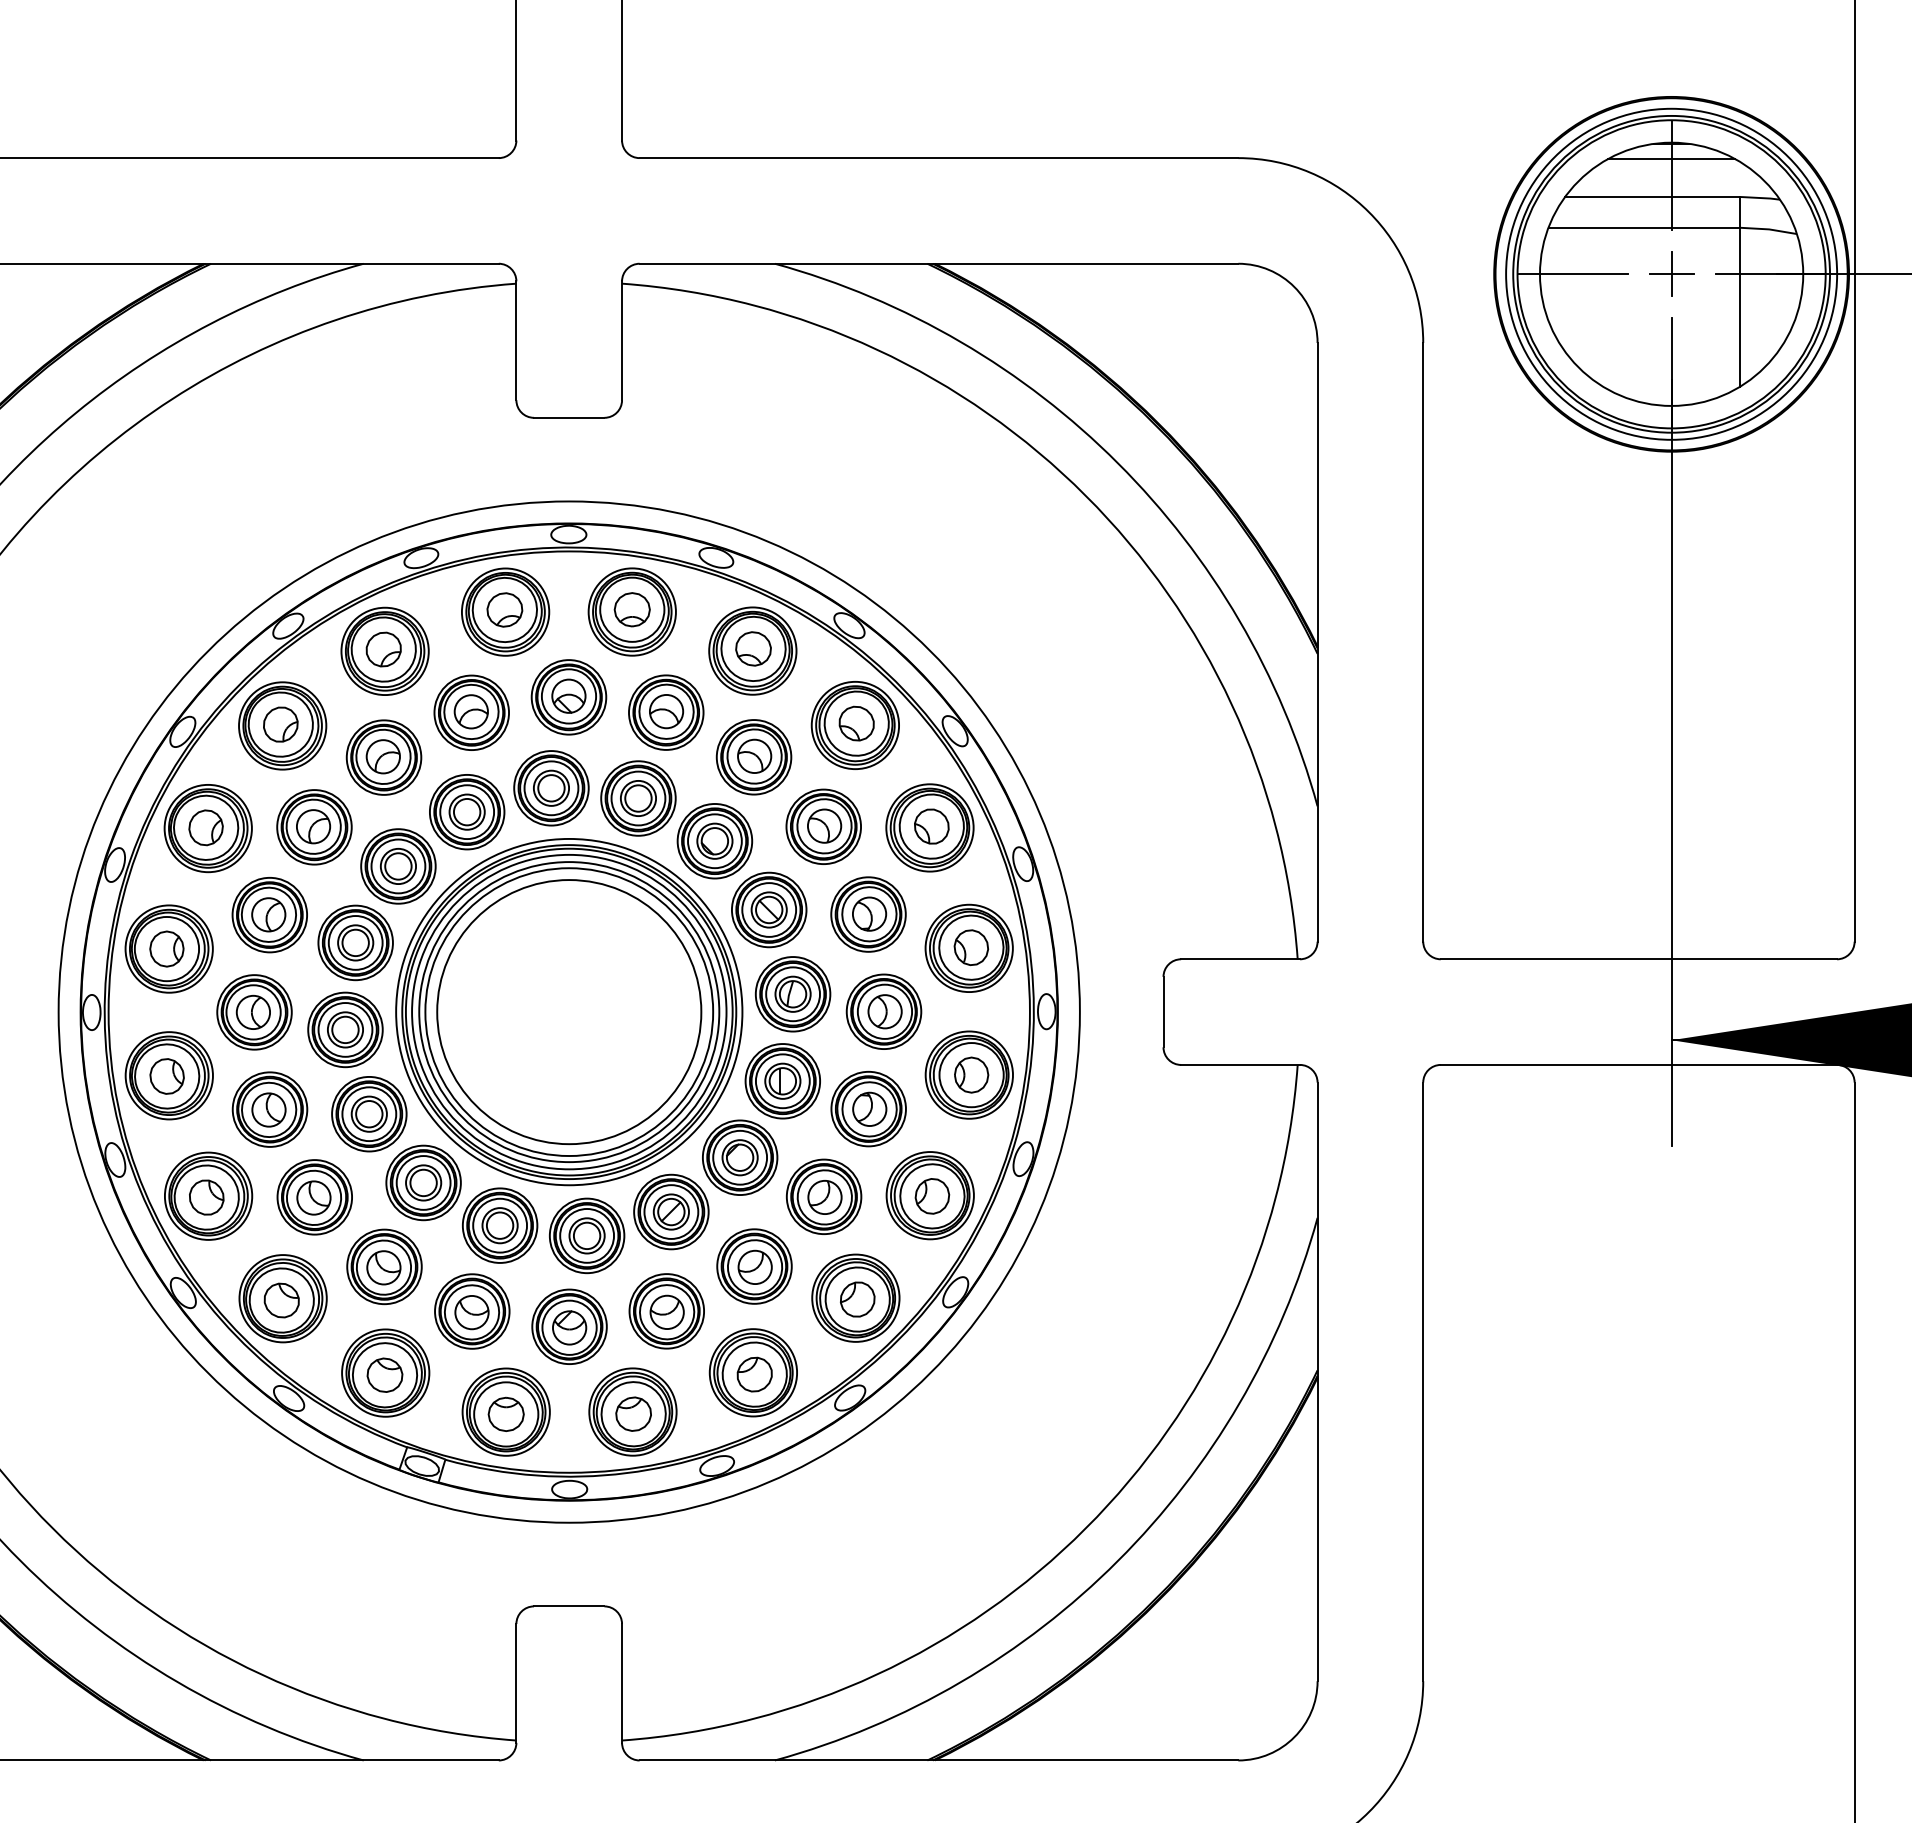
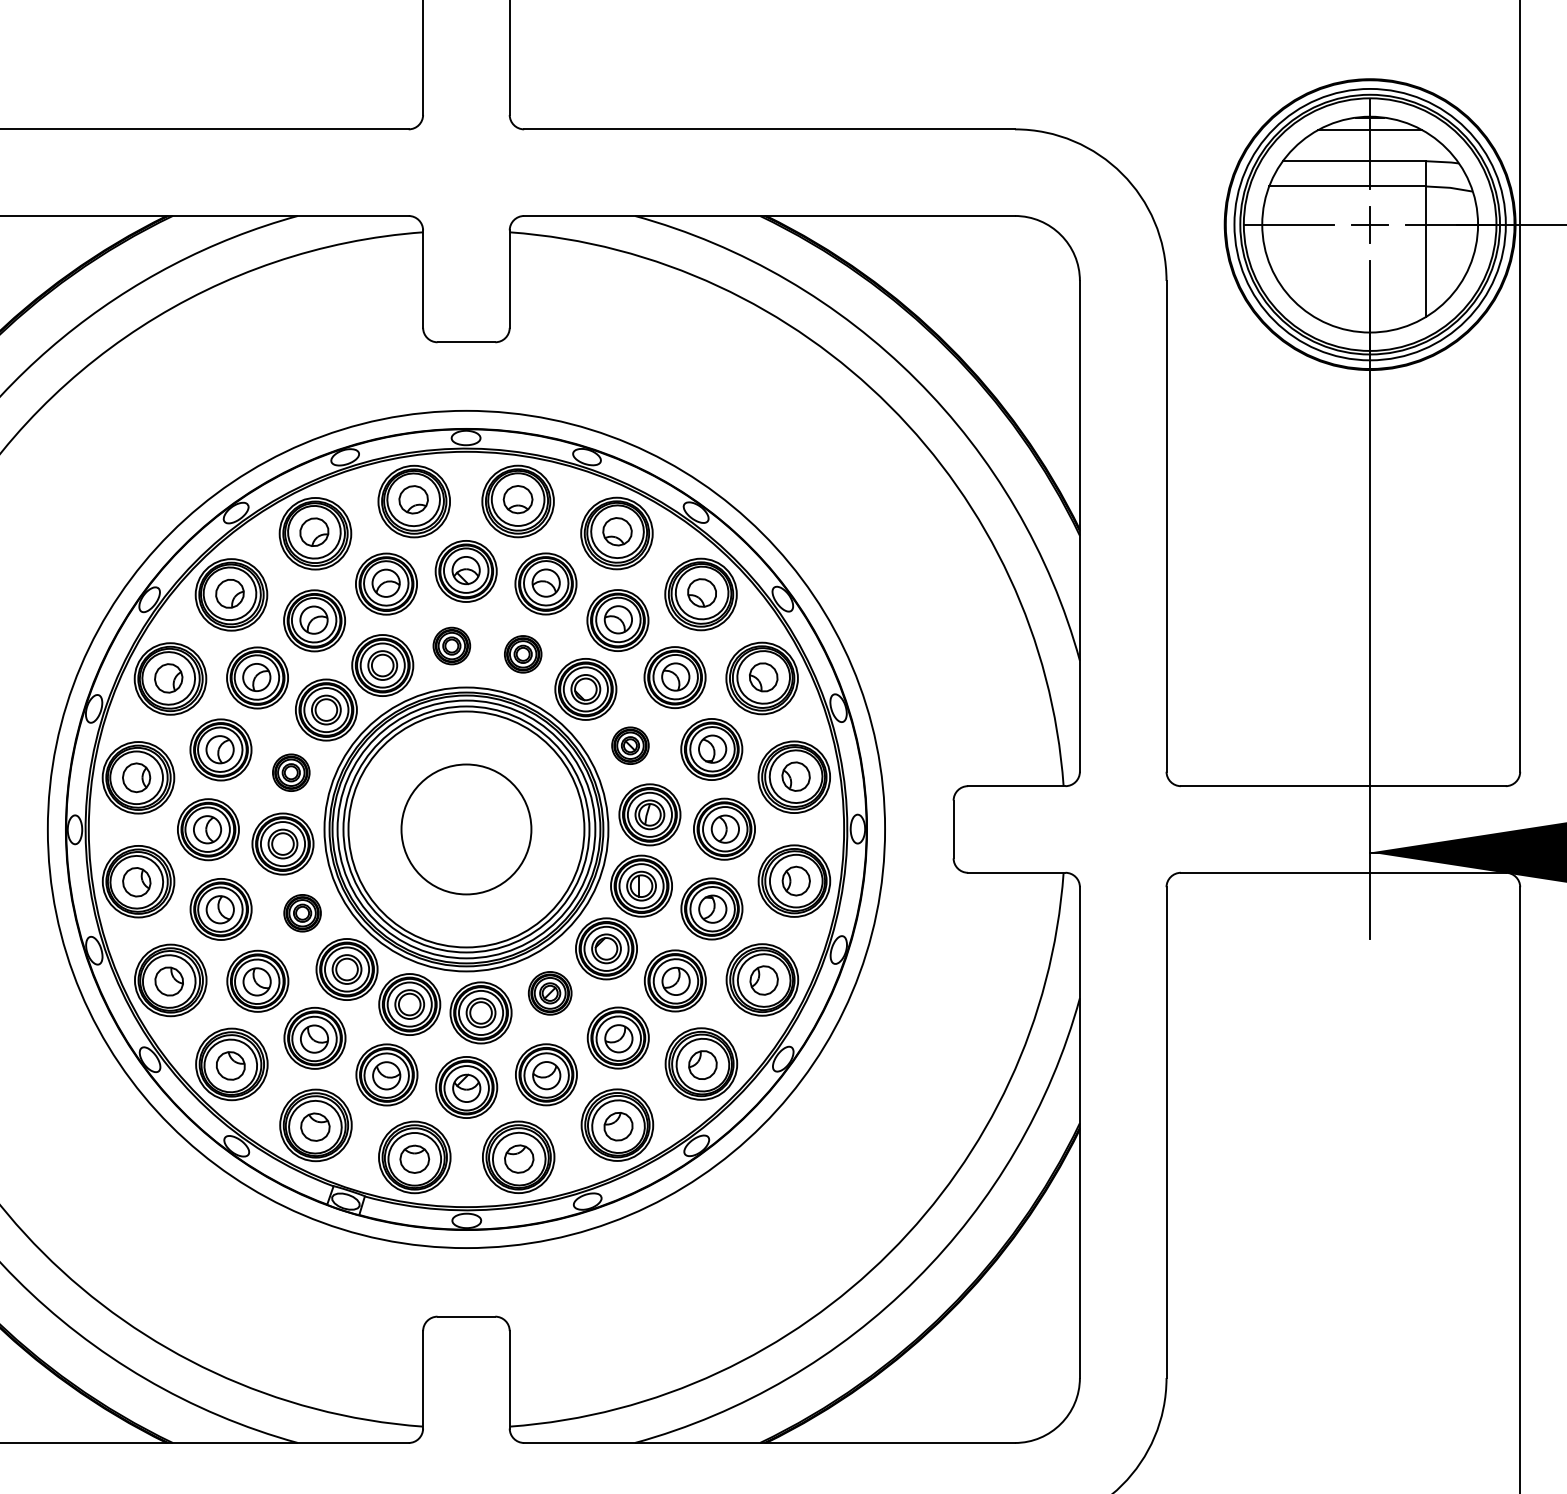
part: (551, 788) -> (451, 646), size x0.6
part: (638, 798) -> (523, 654), size x0.6
part: (769, 909) -> (630, 745), size x0.6
part: (355, 942) -> (291, 772), size x0.6
circle: (569, 1012) -> (466, 829), size x0.6
part: (369, 1114) -> (302, 913), size x0.6
part: (671, 1211) -> (550, 992), size x0.7

